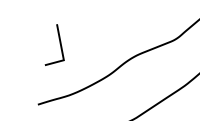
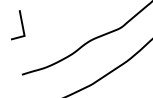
line: (59, 45) -> (21, 25), moved

